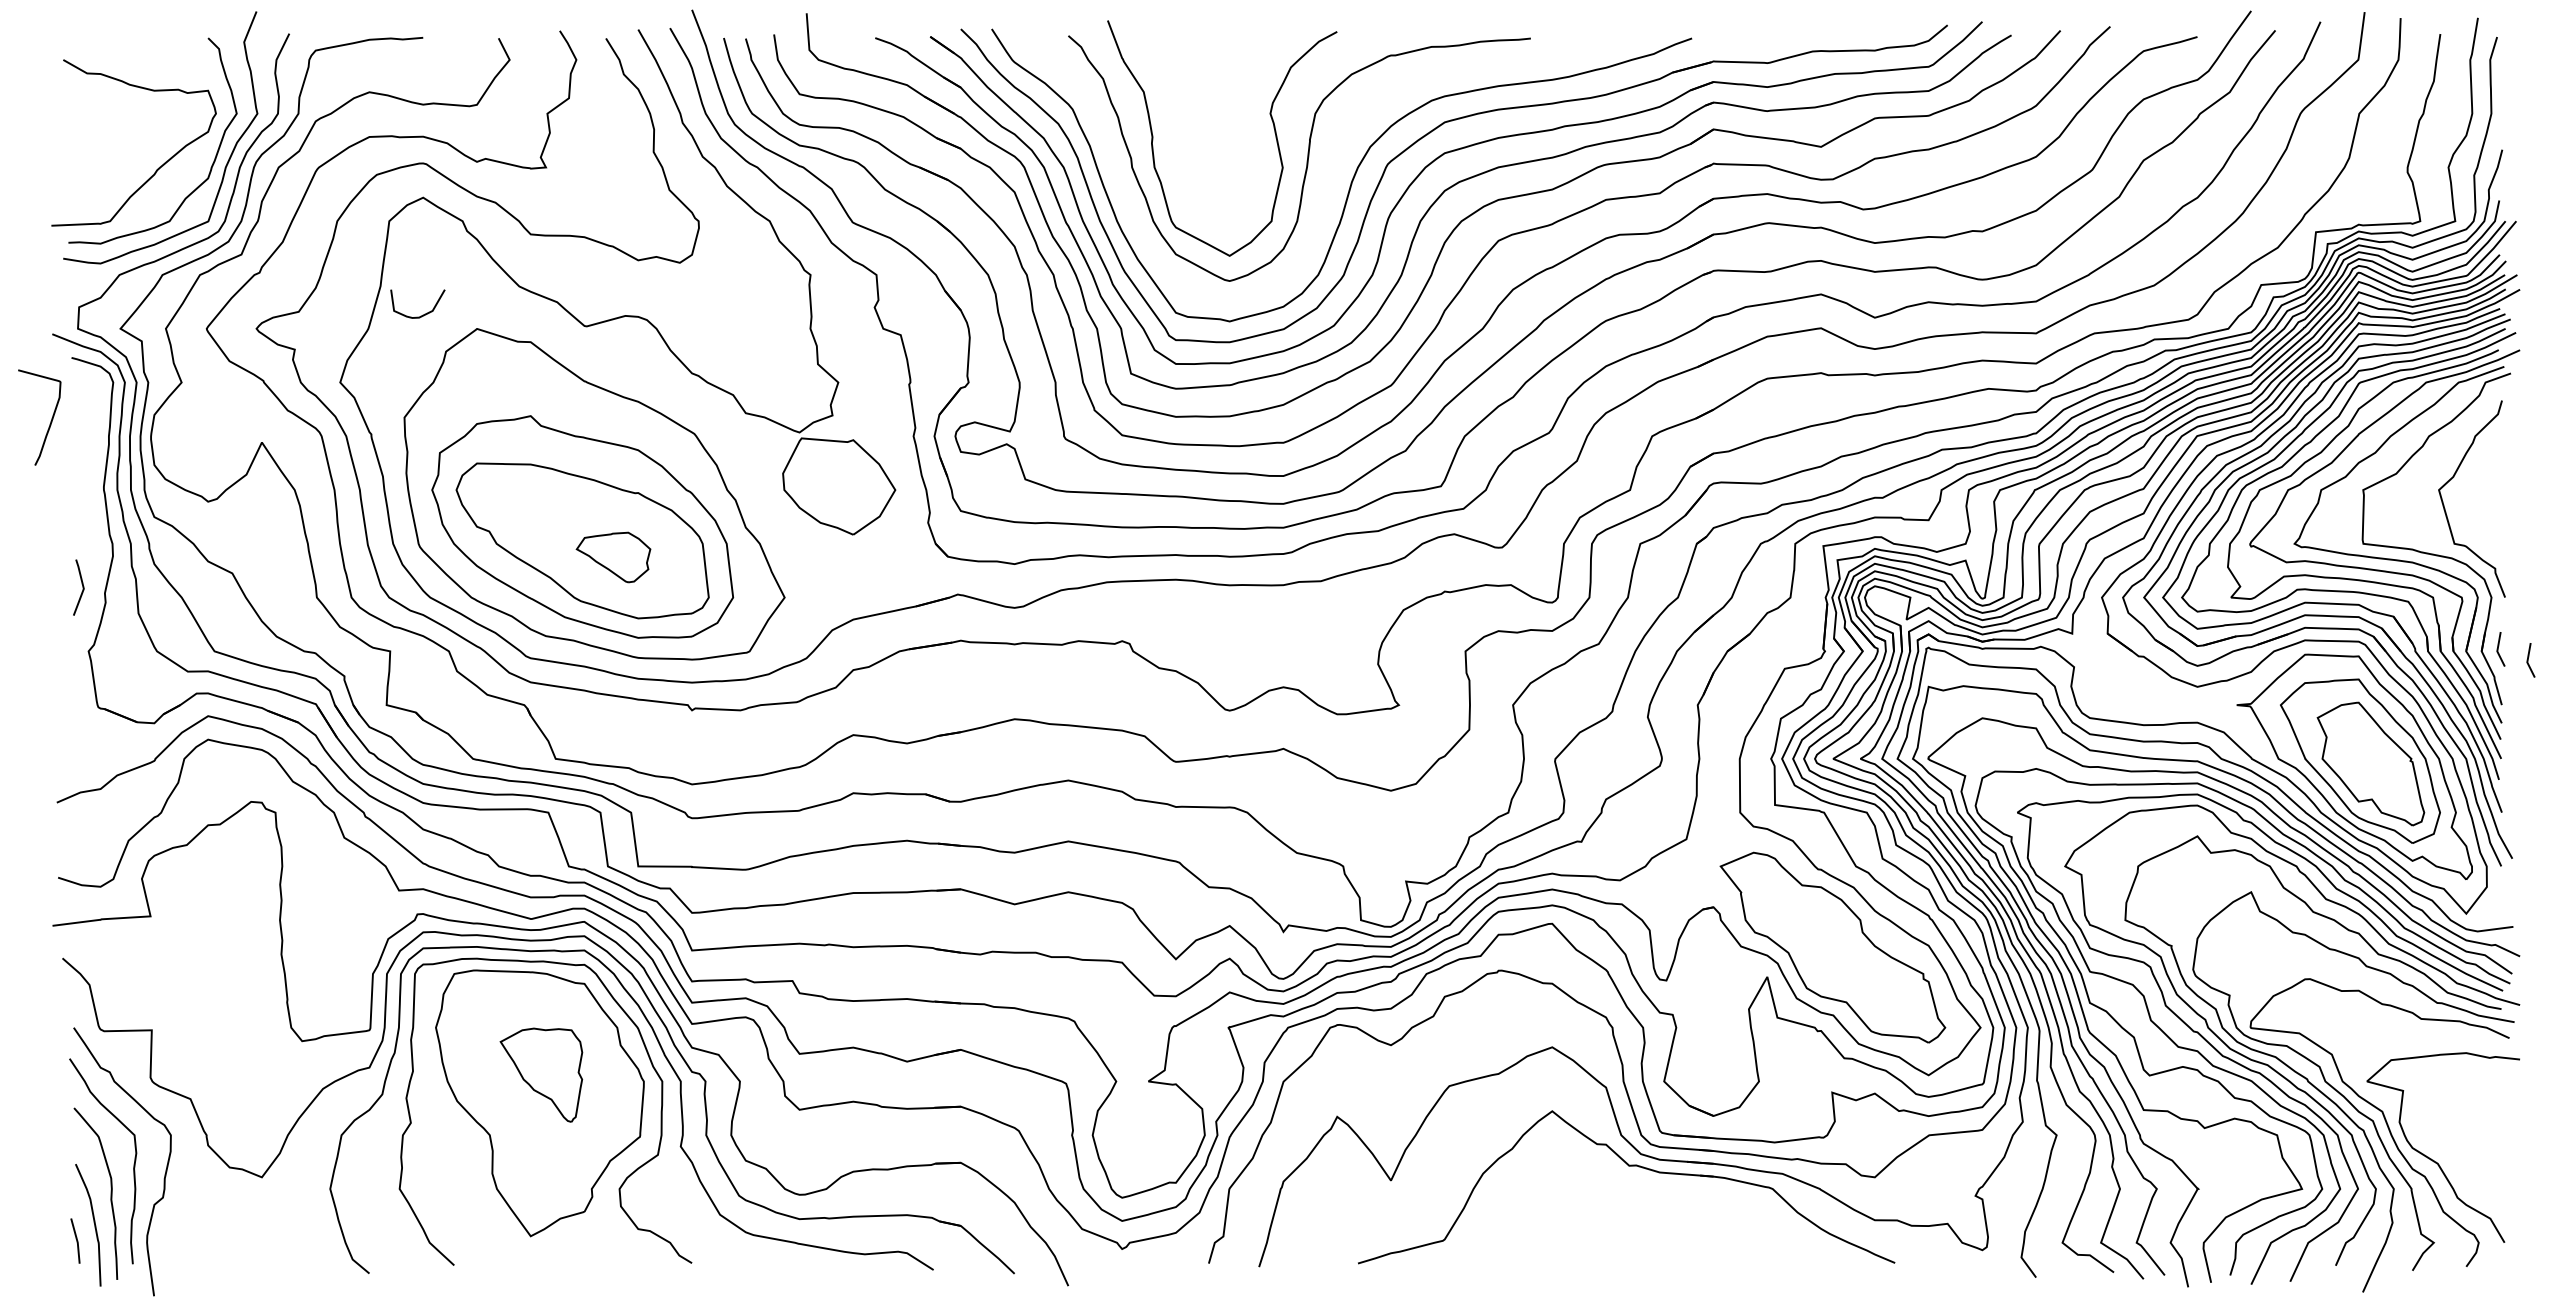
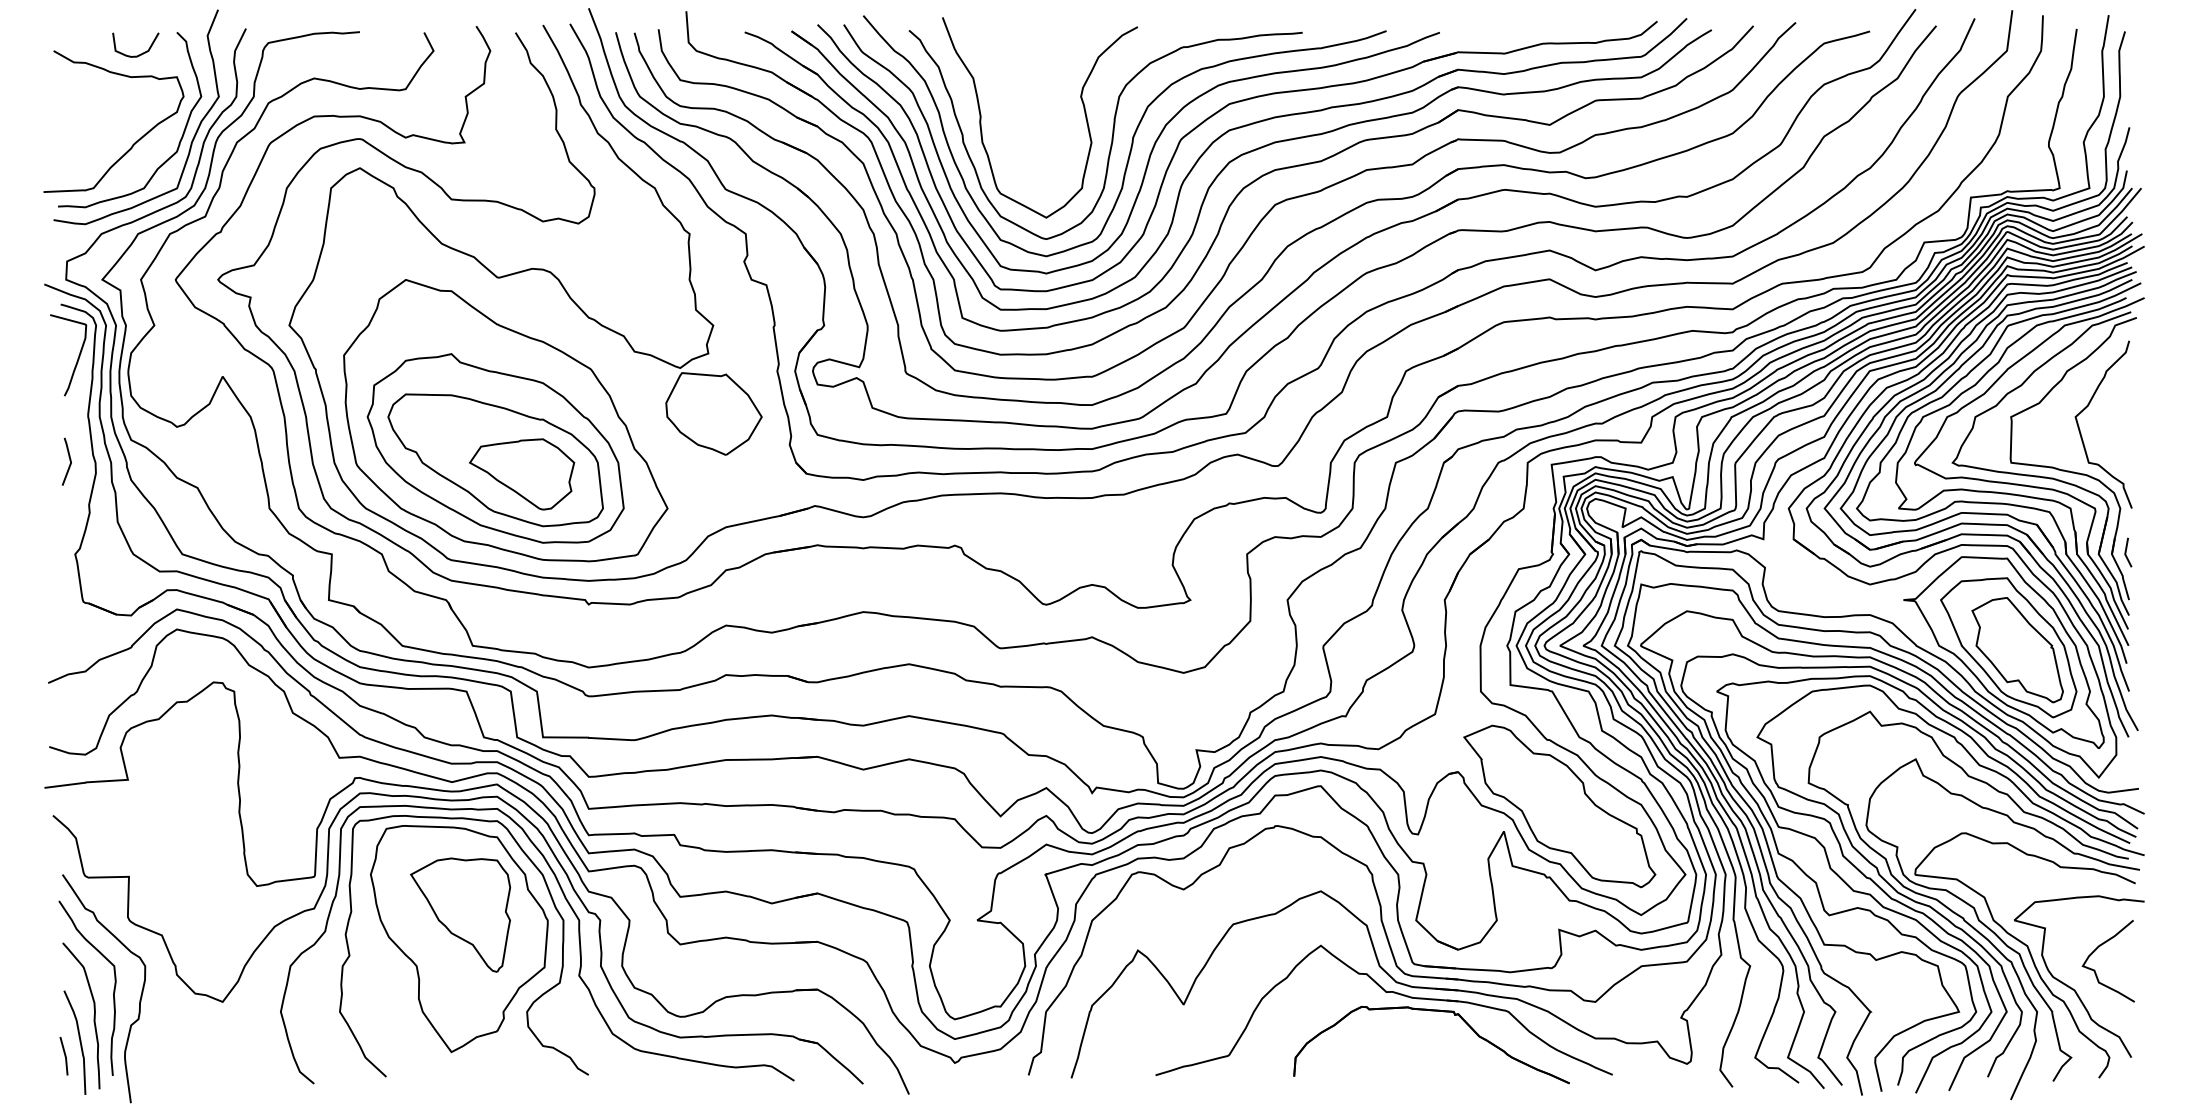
curve: (1330, 161) -> (1132, 137), added
curve: (423, 314) -> (140, 53), moved
curve: (50, 421) -> (77, 358), moved
part: (613, 557) -> (521, 474), size x1.67
line: (82, 587) -> (69, 461), moved
line: (2528, 660) -> (2151, 562), removed
part: (541, 1074) -> (460, 914), size x1.43
curve: (2462, 1140) -> (2095, 970), added
part: (1683, 1188) -> (1432, 1011), added

